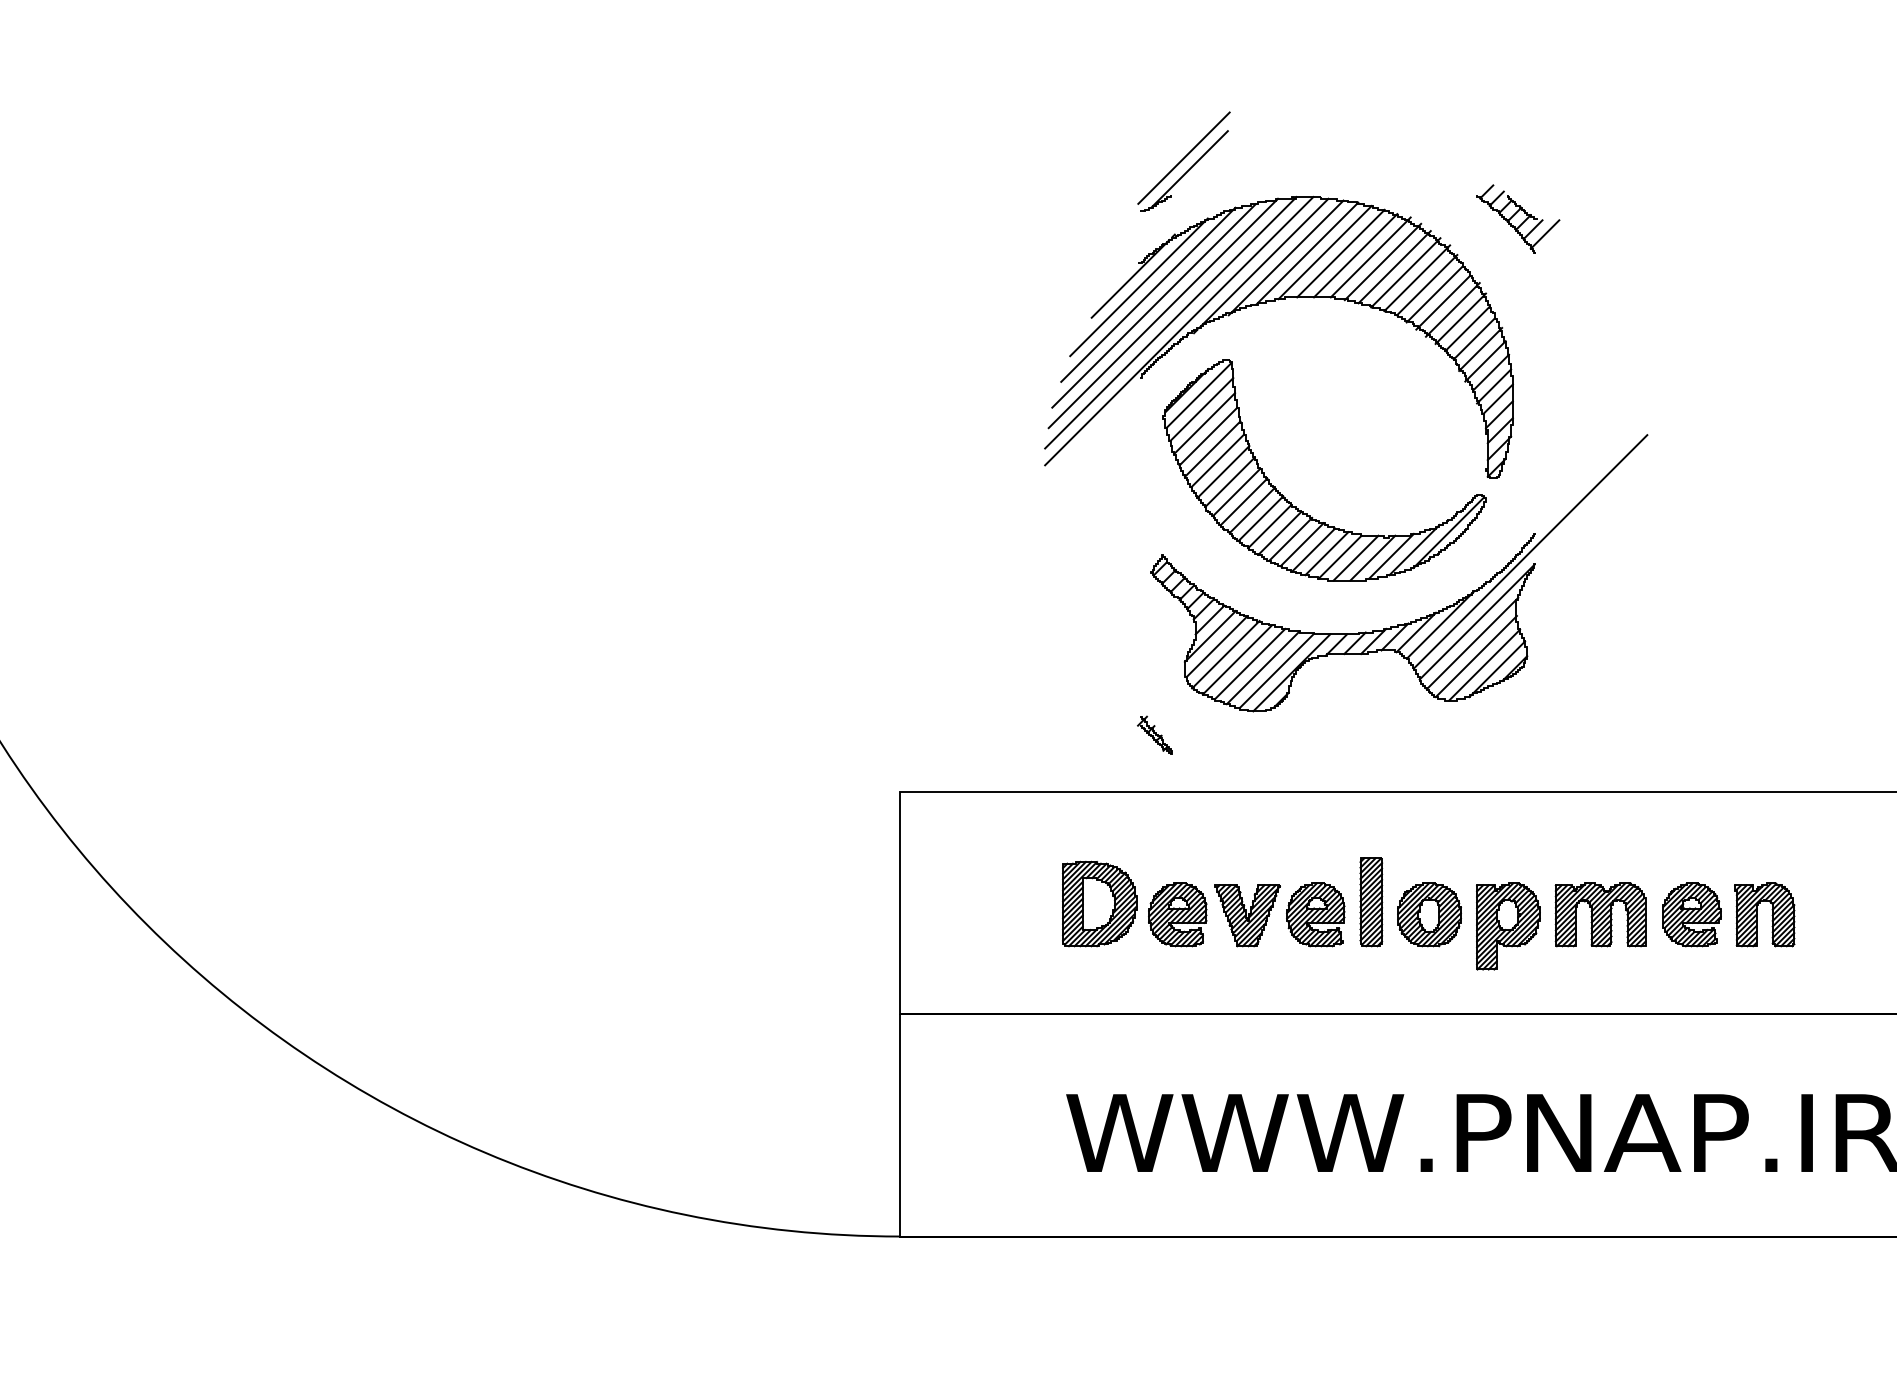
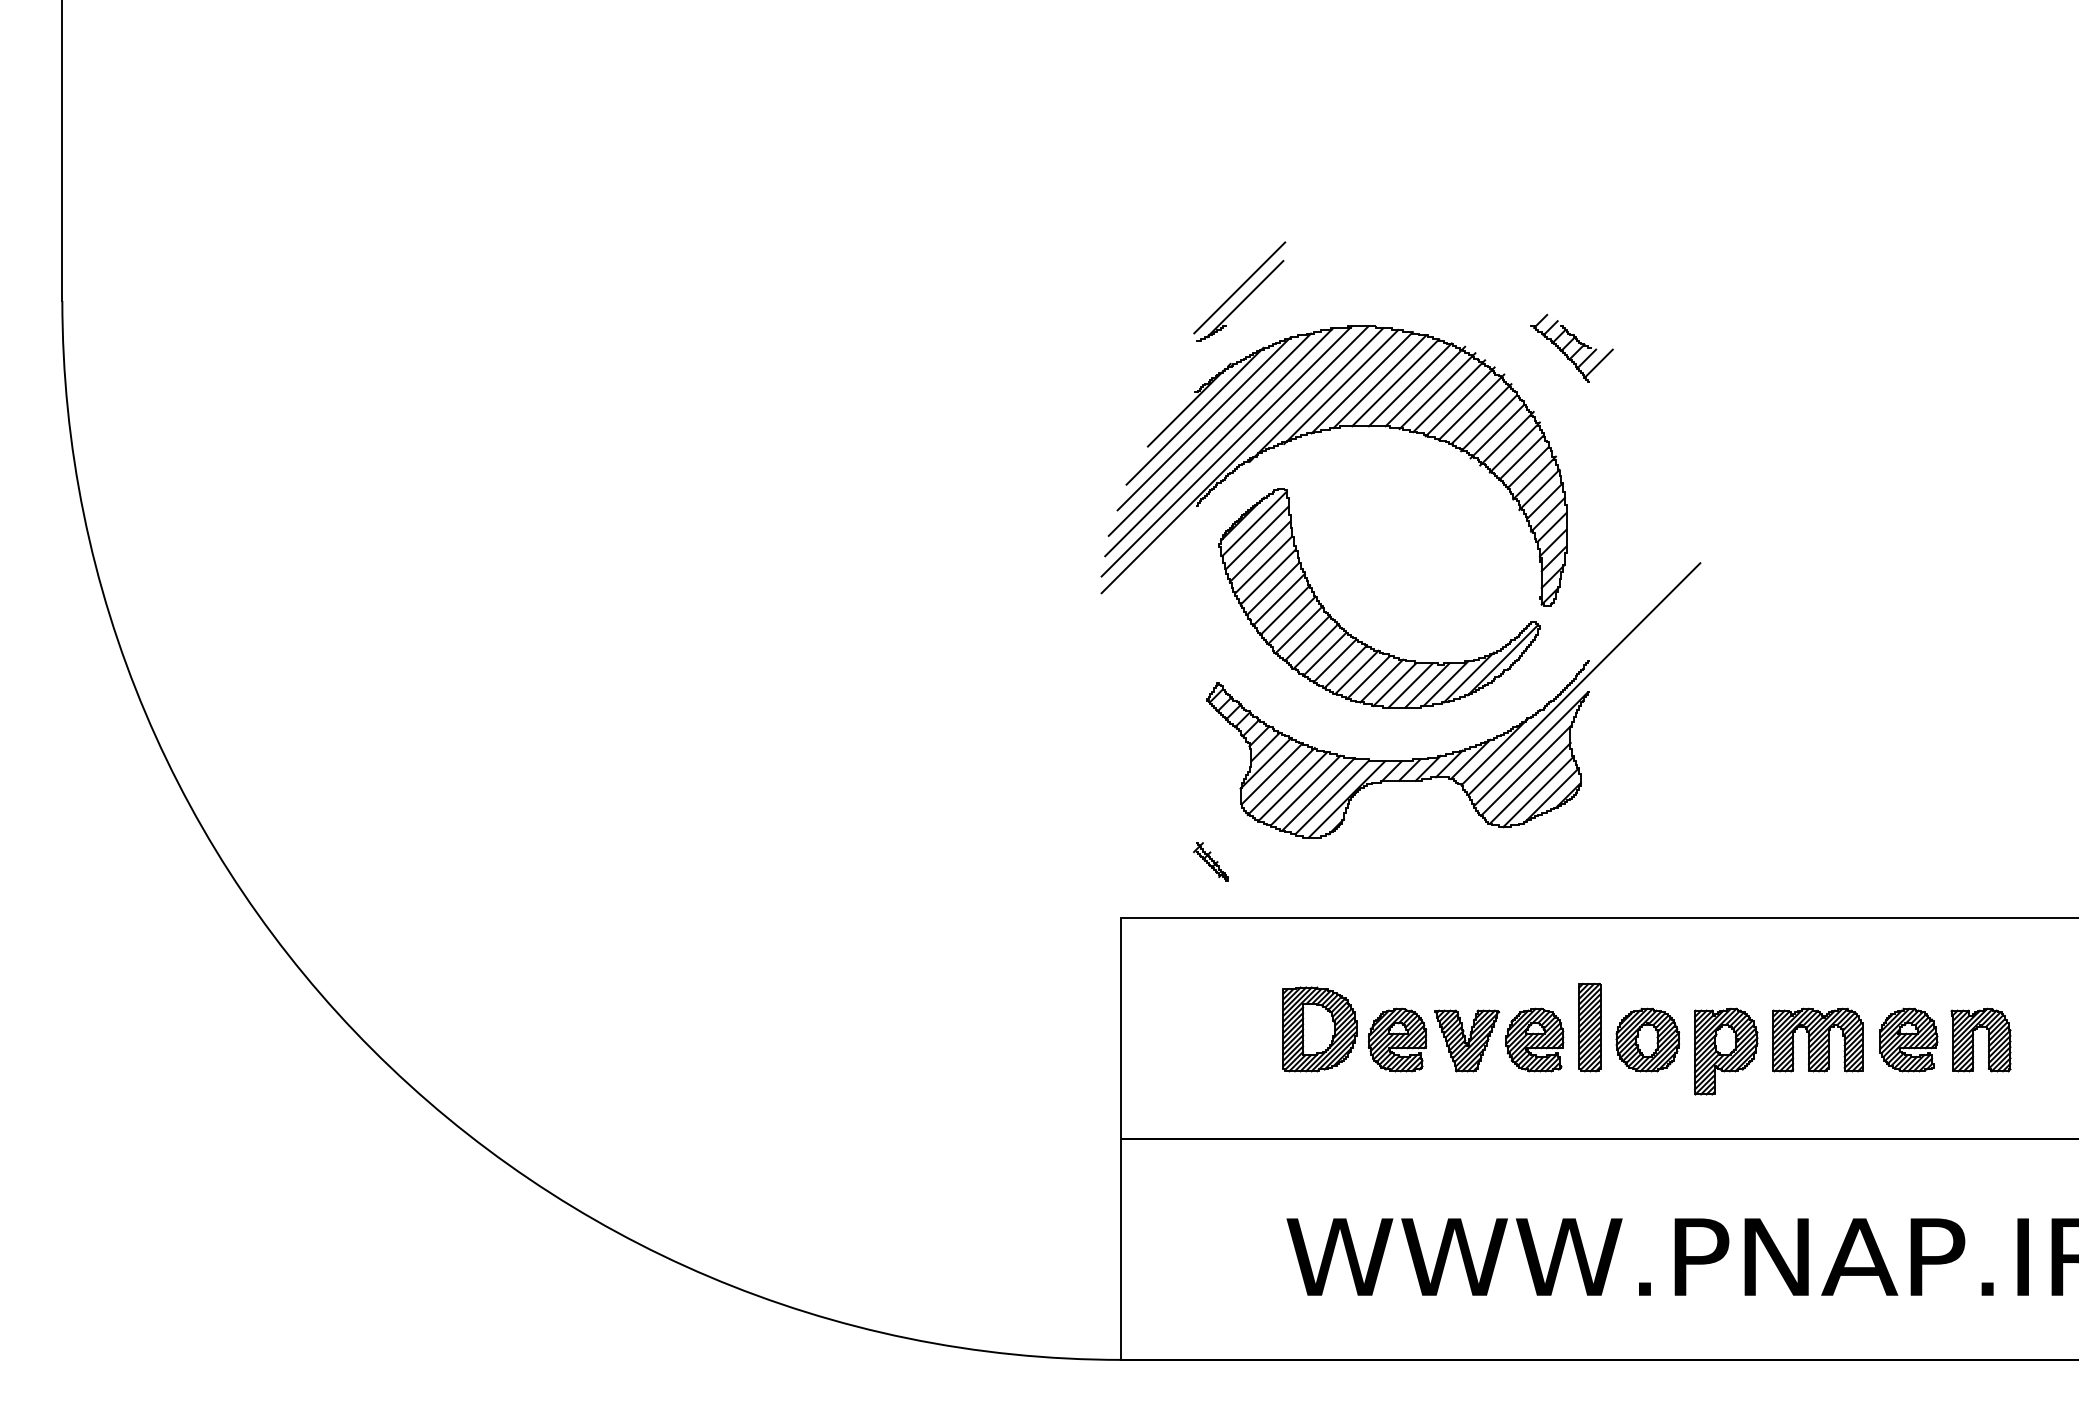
part: (1284, 495) -> (1339, 623), moved

